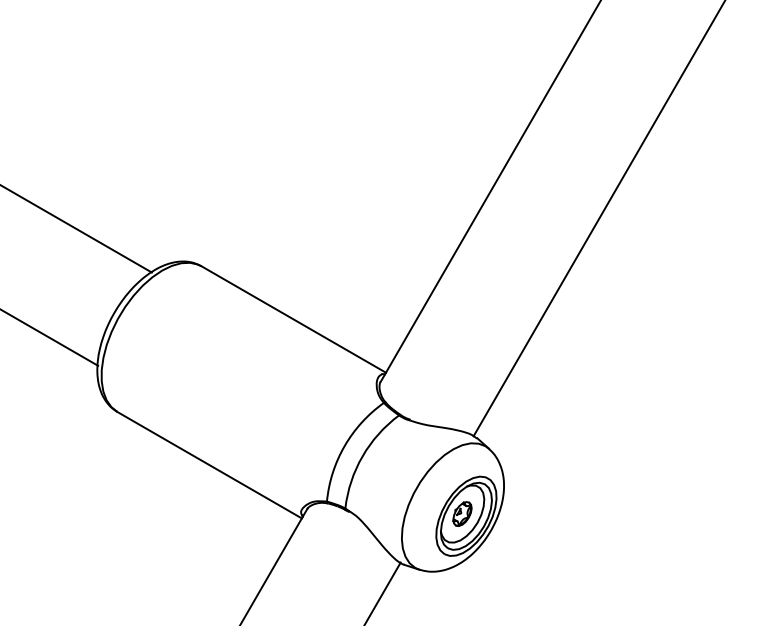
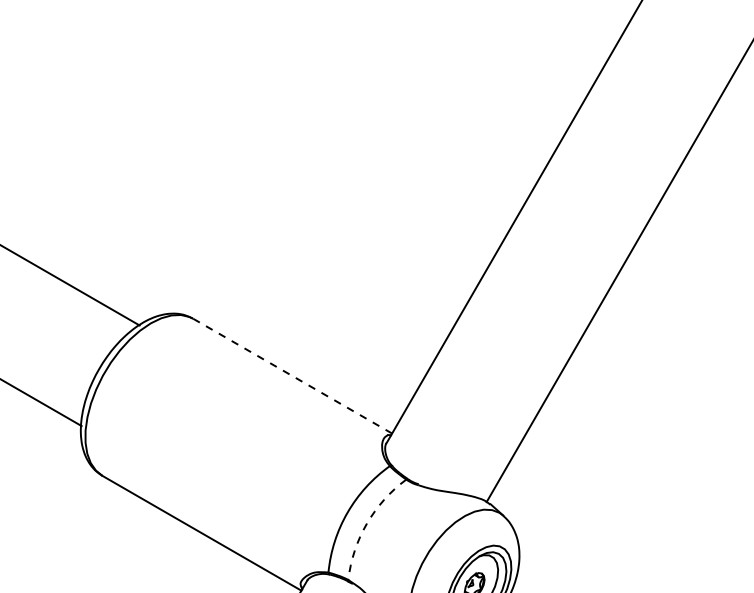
line: (293, 319) -> (292, 376), solid -> dashed
arc: (362, 456) -> (366, 523), solid -> dashed

